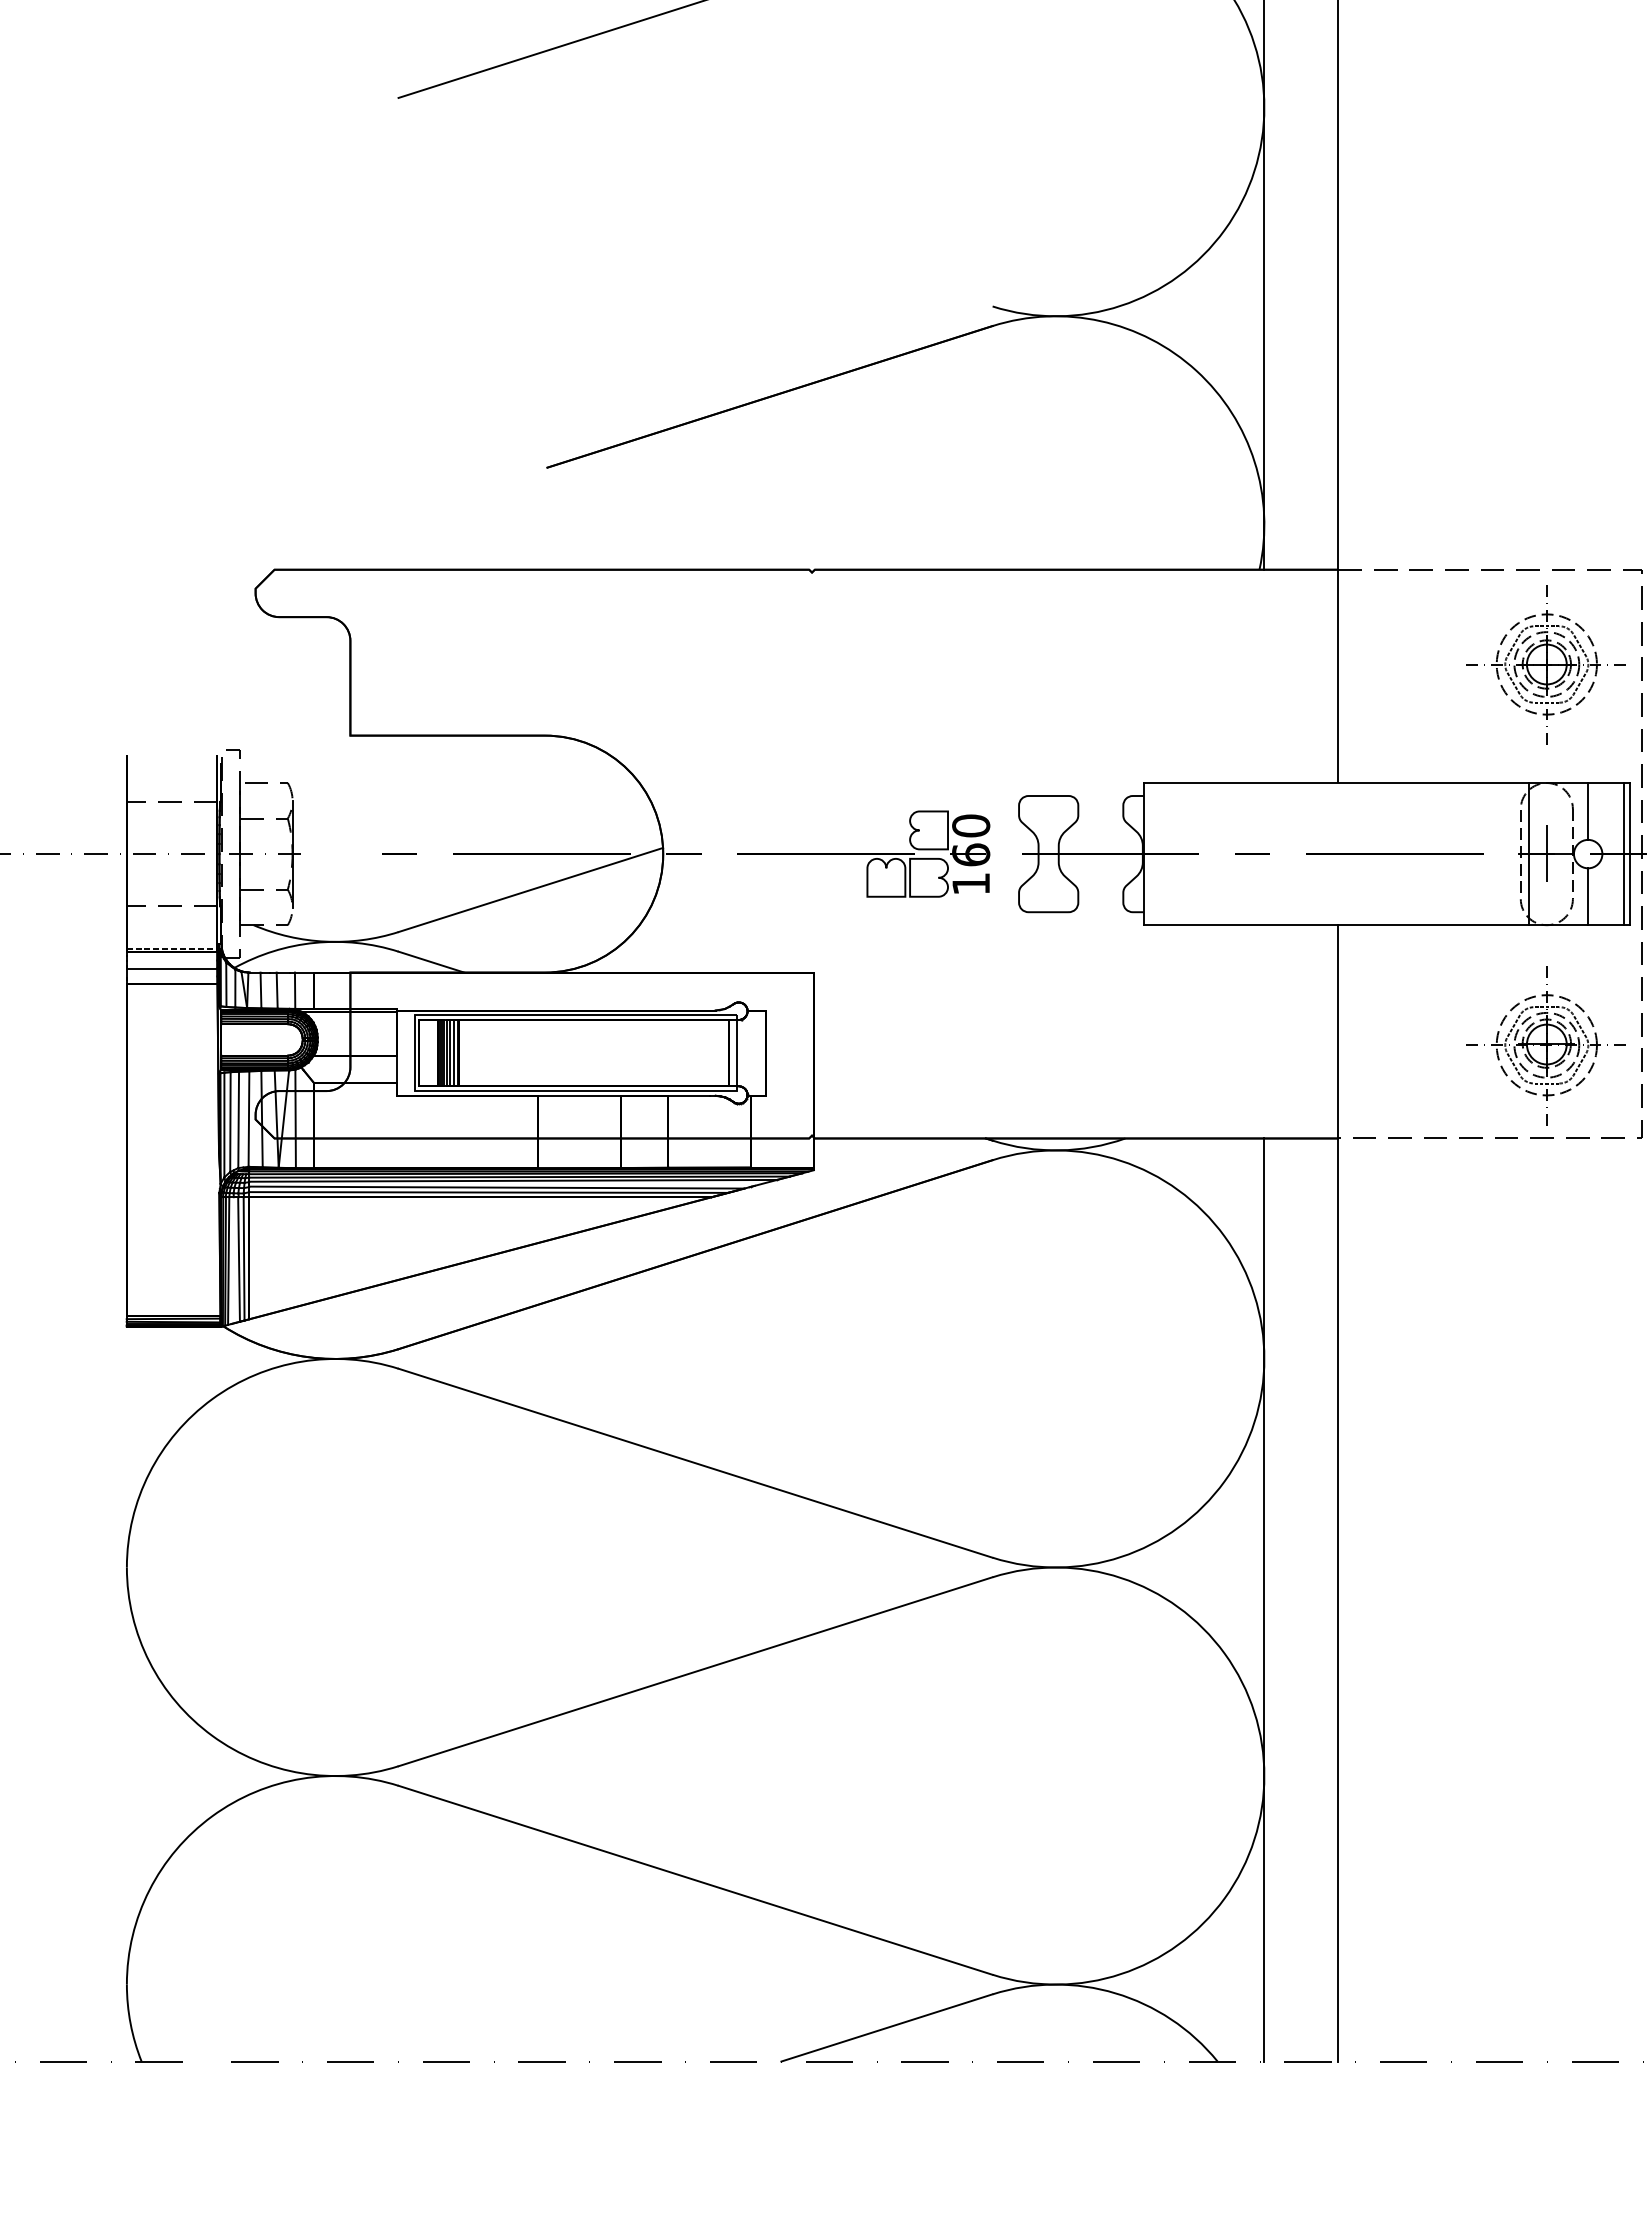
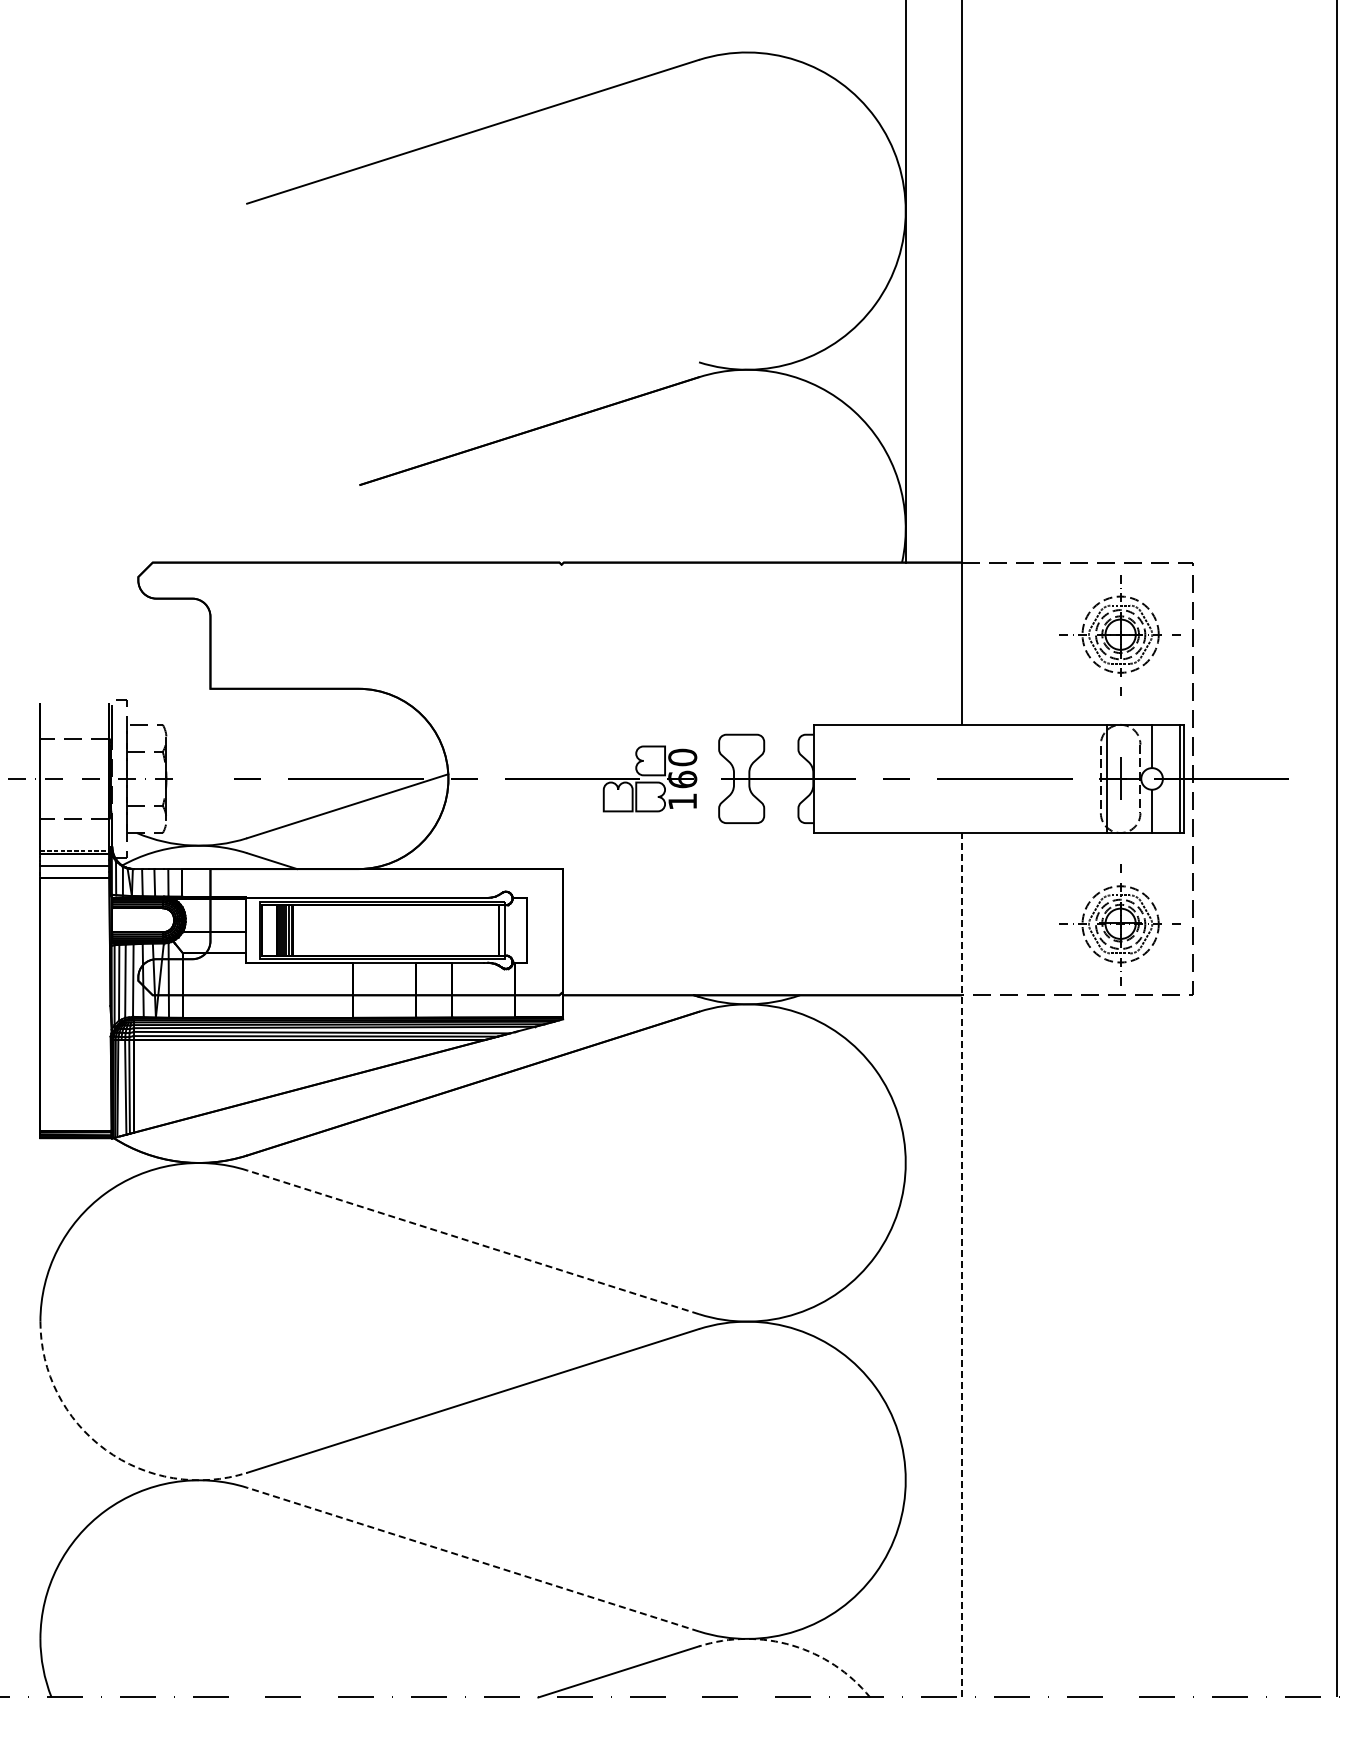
line: (694, 1463) -> (472, 1242), solid -> dashed
line: (1338, 1492) -> (962, 1264), solid -> dashed
line: (1264, 1600) -> (905, 1346), removed
arc: (212, 1735) -> (105, 1449), solid -> dashed
line: (694, 1880) -> (472, 1559), solid -> dashed
arc: (1115, 1993) -> (792, 1645), solid -> dashed

